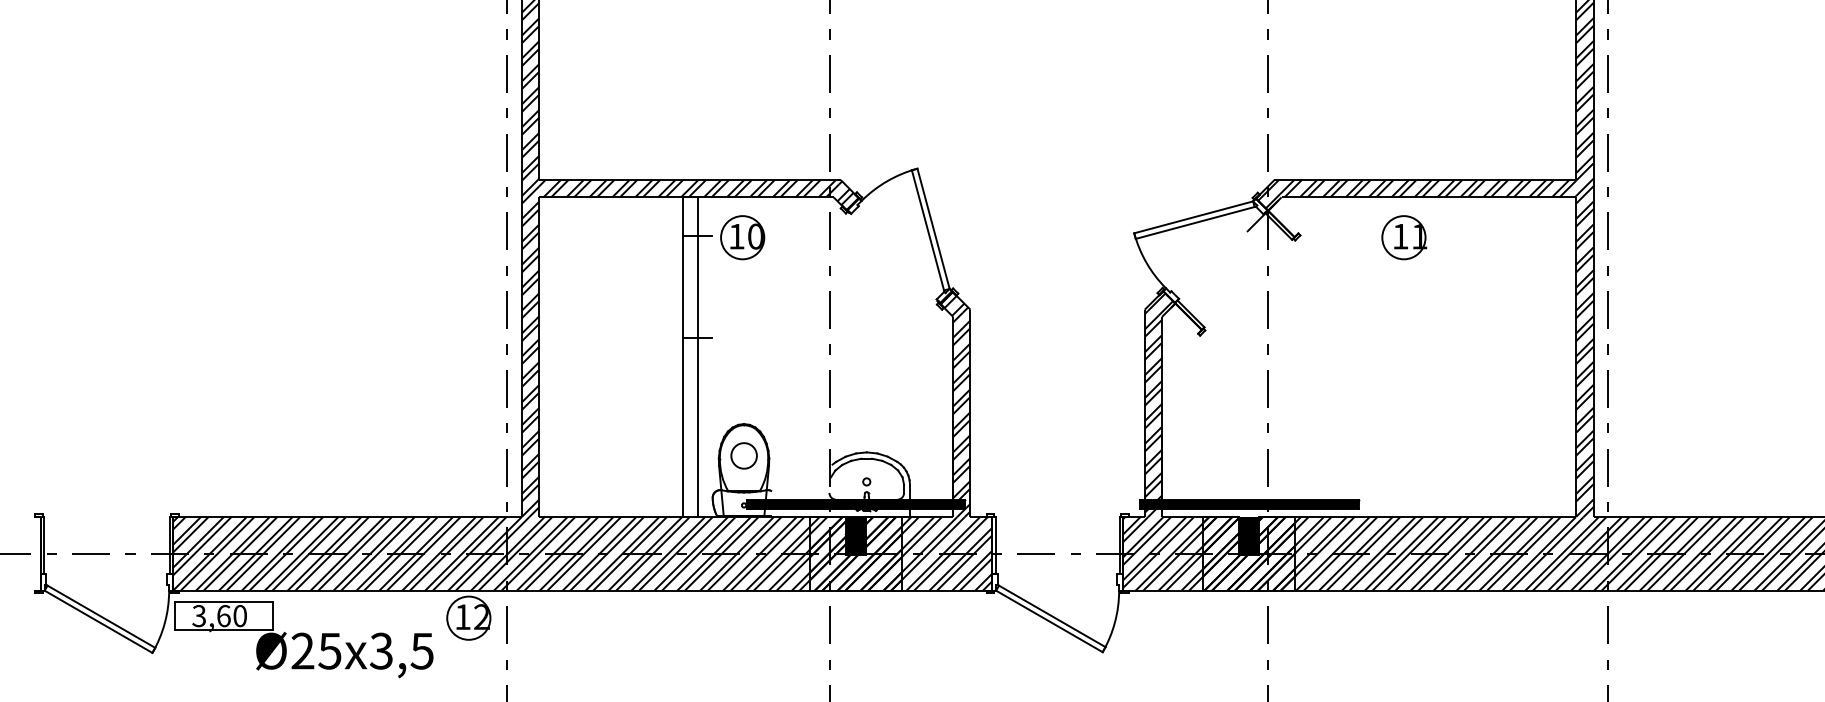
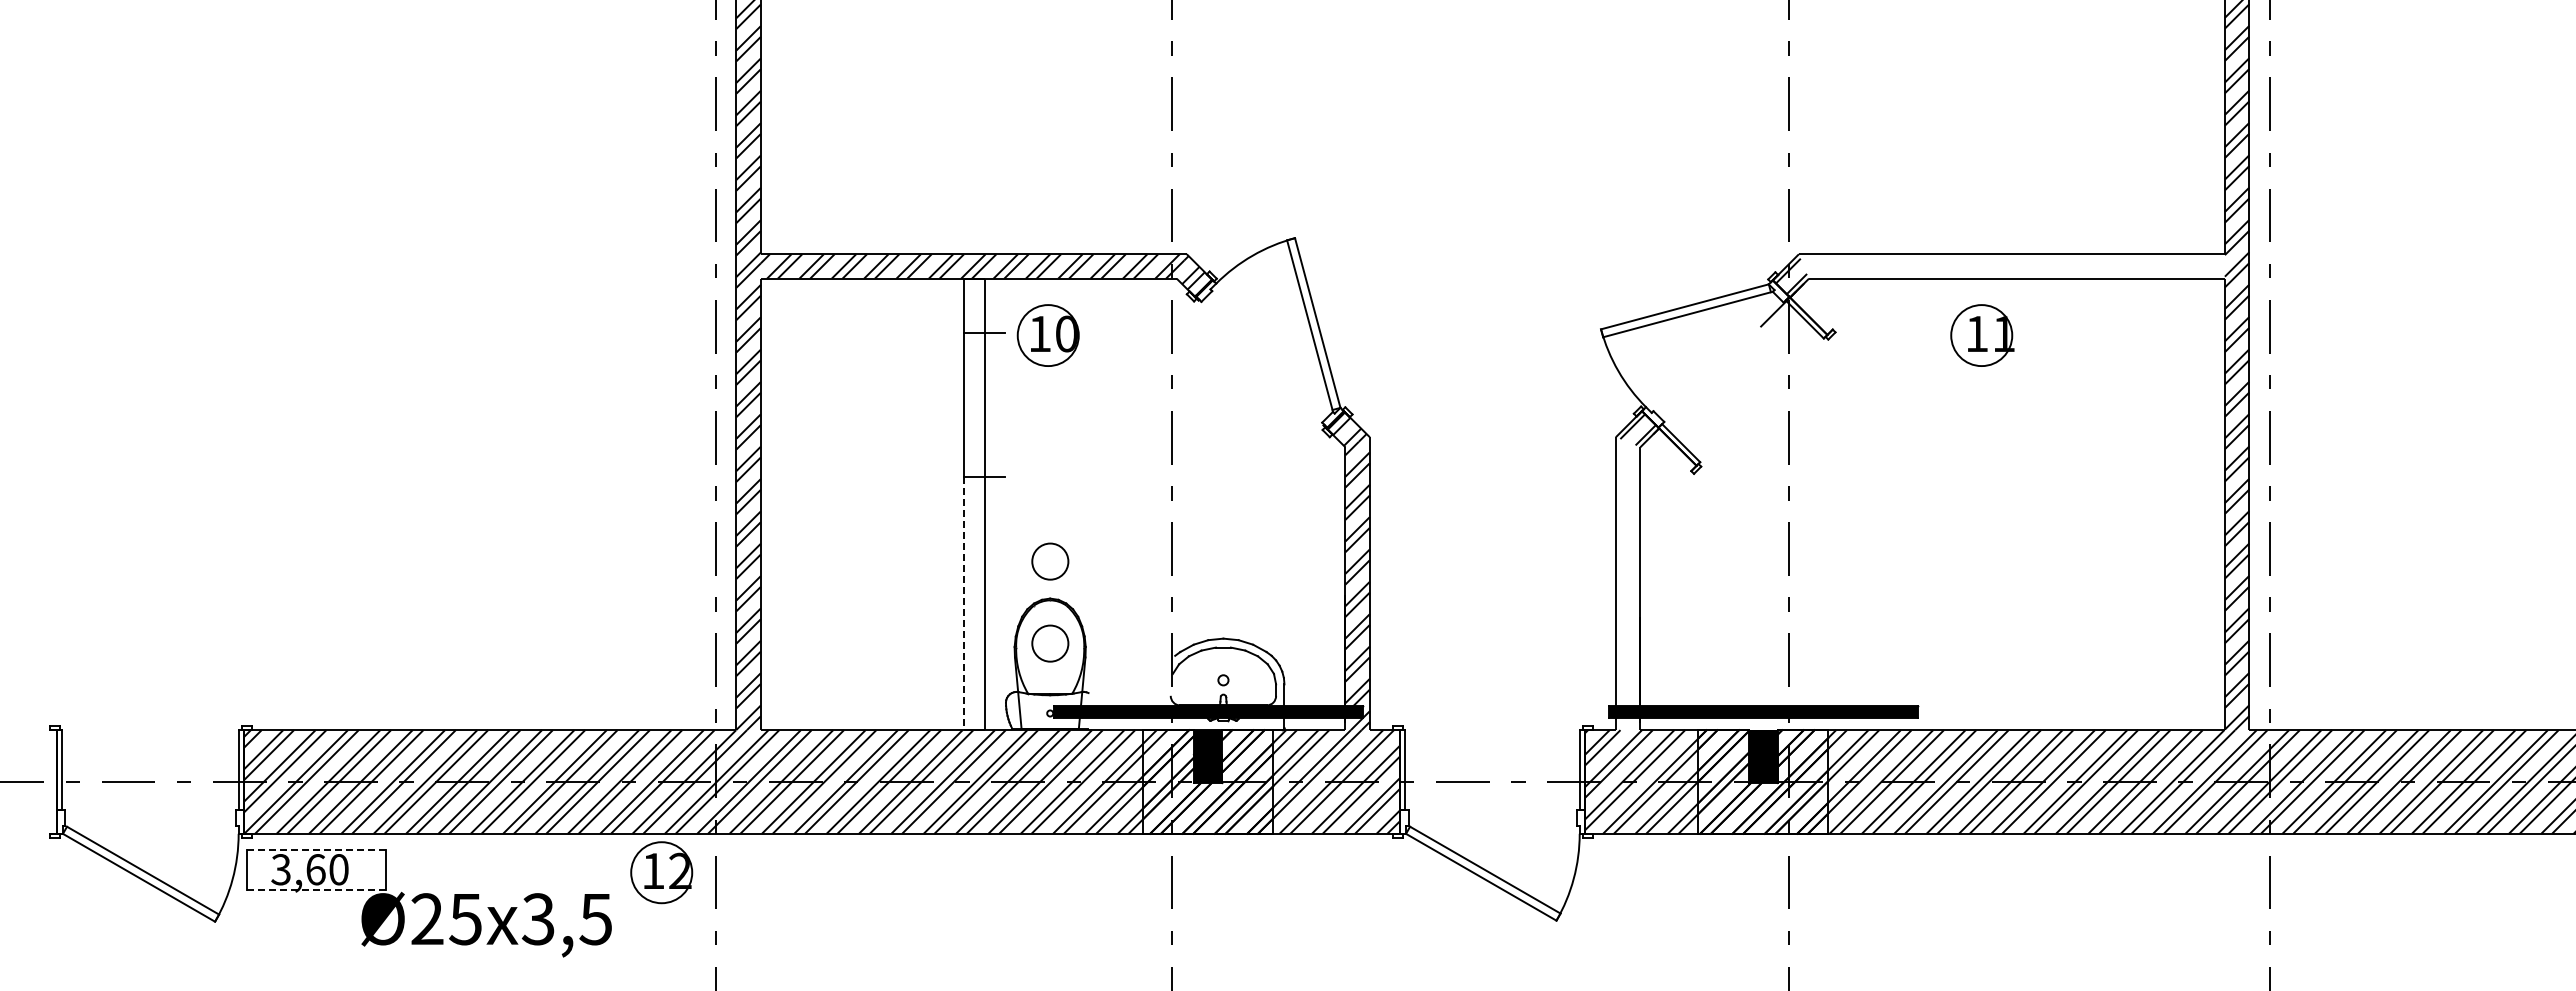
hatch: (1425, 188) -> (2012, 266), removed
circle: (744, 397) -> (1050, 561), added
hatch: (1153, 414) -> (1627, 584), removed
line: (683, 427) -> (964, 603), solid -> dashed
line: (224, 601) -> (316, 849), solid -> dashed
line: (224, 630) -> (316, 890), solid -> dashed

